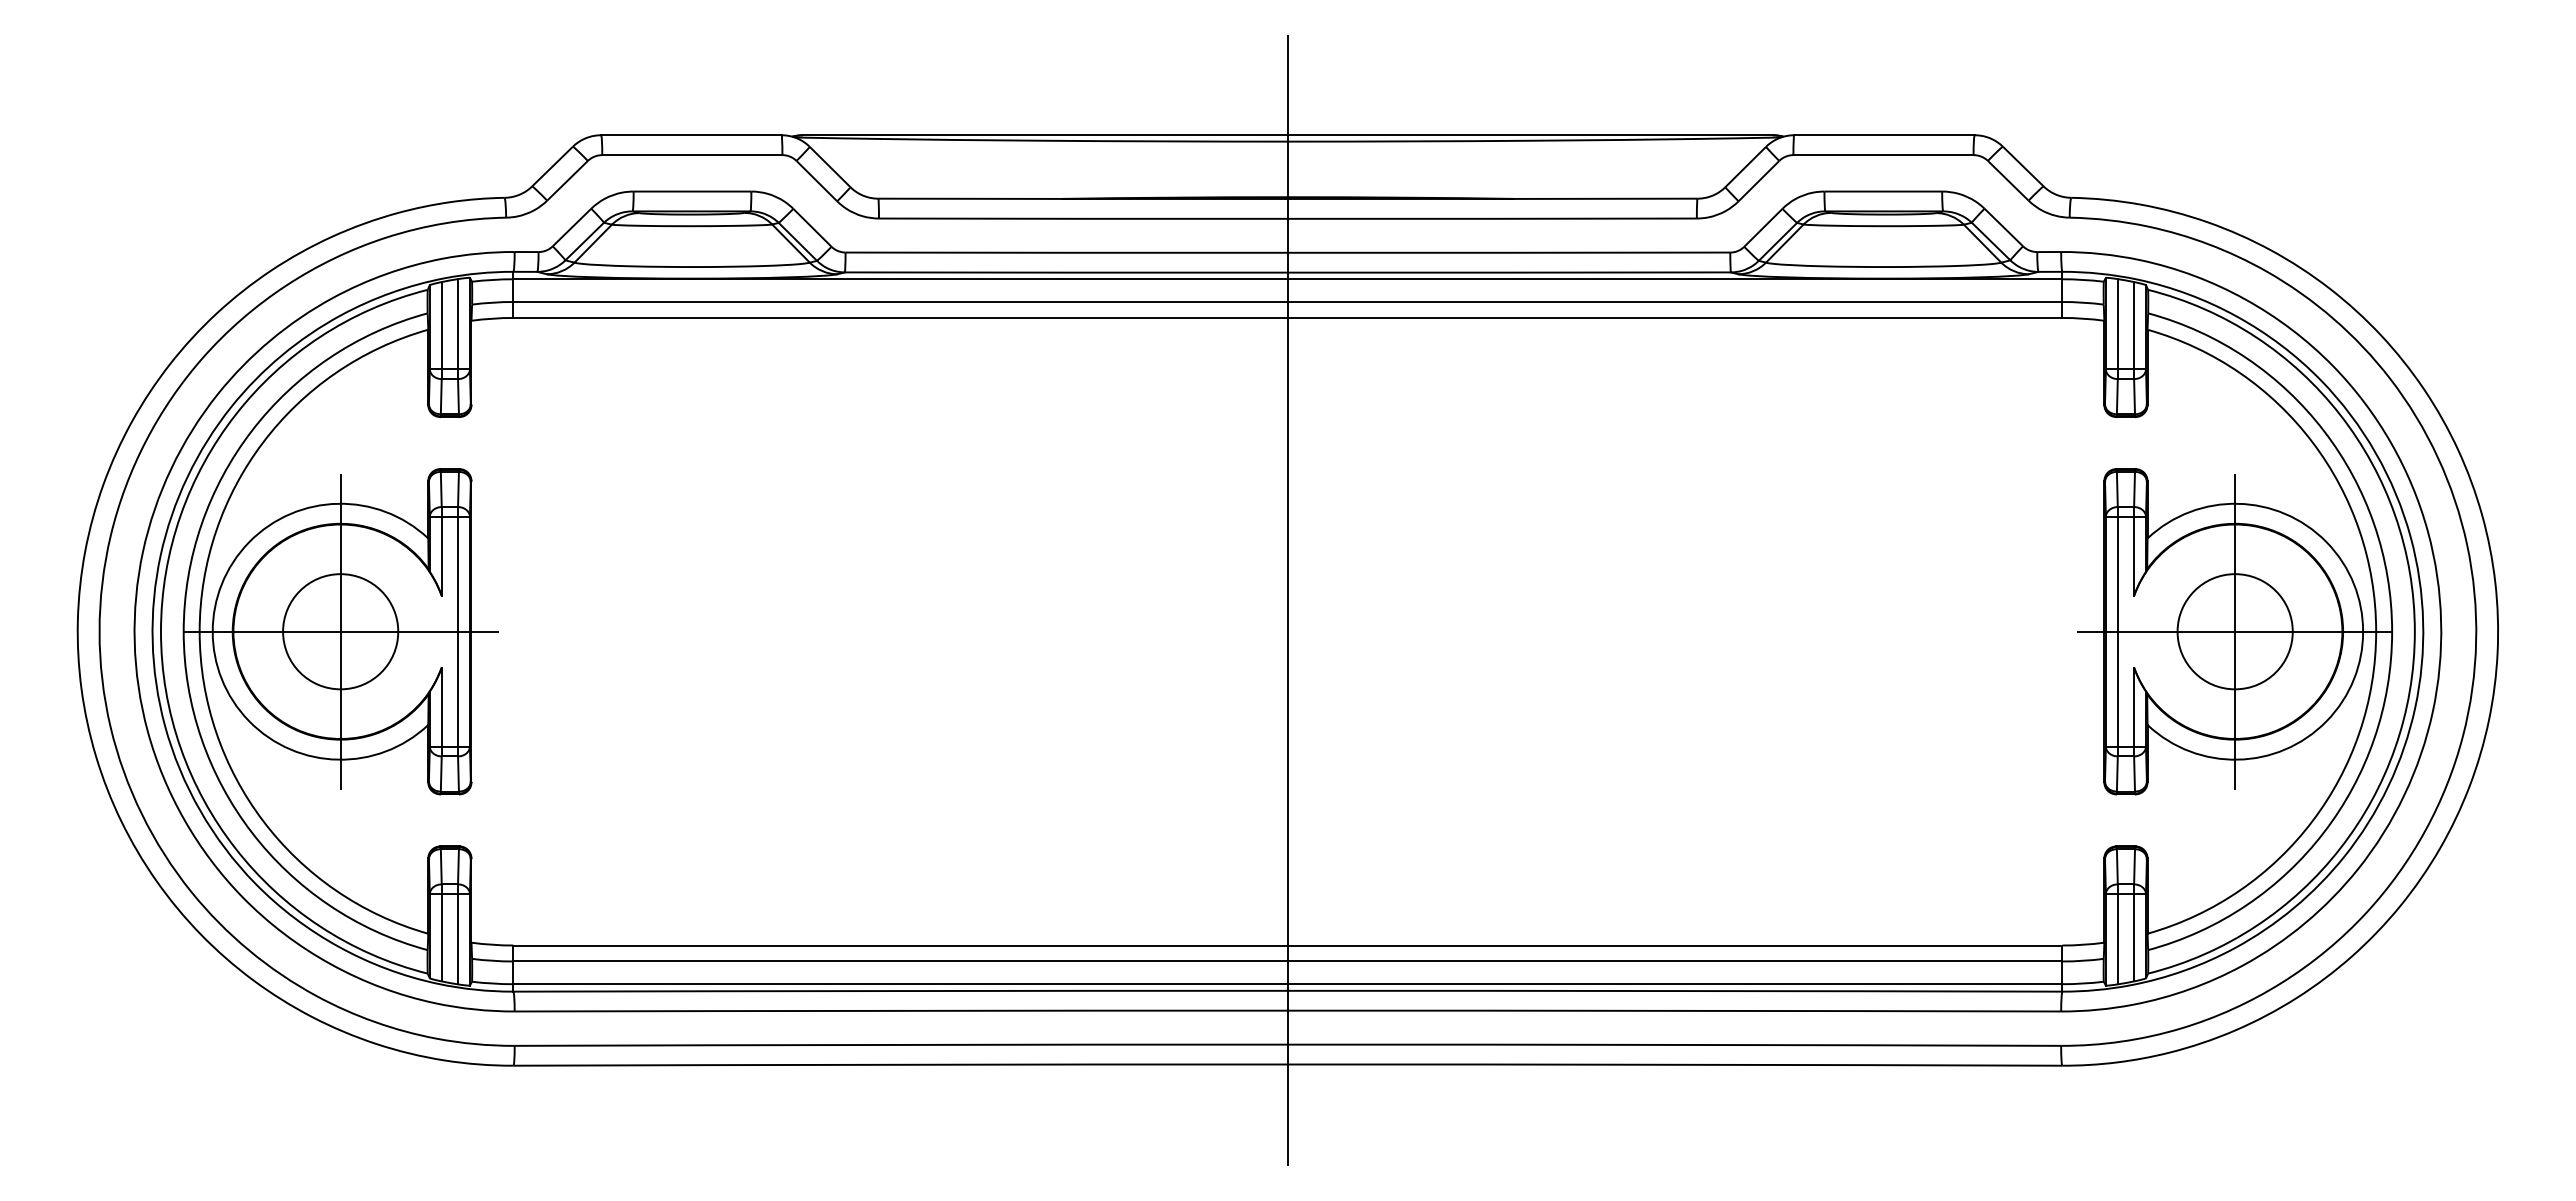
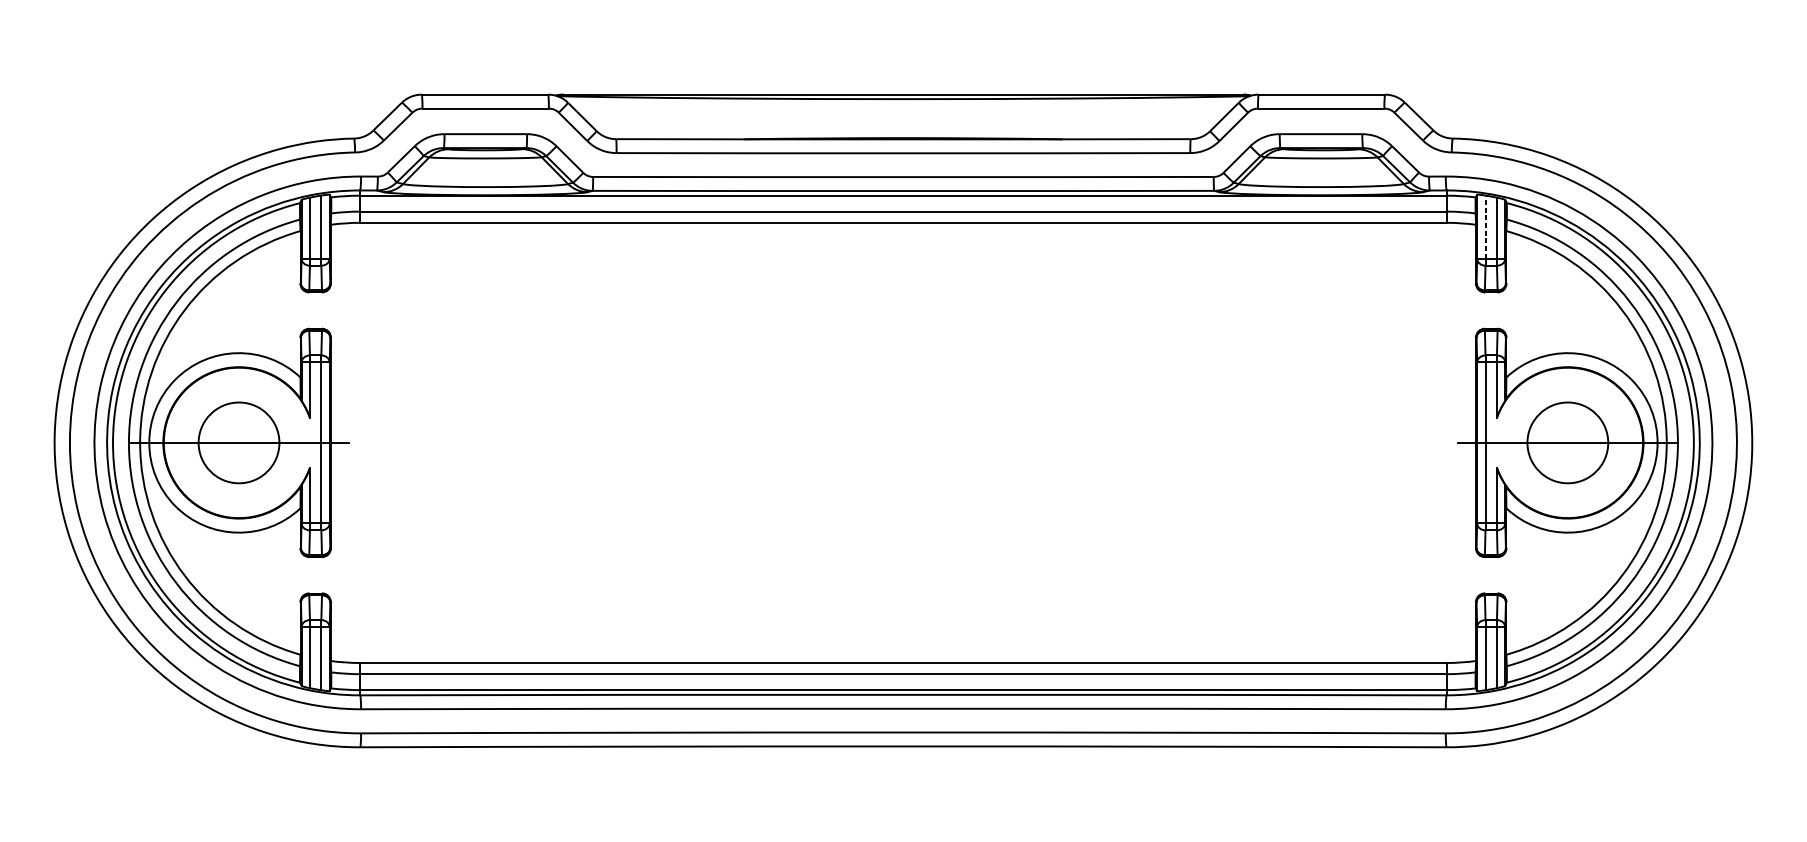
line: (2117, 323) -> (1485, 226), solid -> dashed
line: (1287, 600) -> (903, 421), removed
line: (340, 631) -> (238, 442), removed
line: (2235, 631) -> (1568, 442), removed

